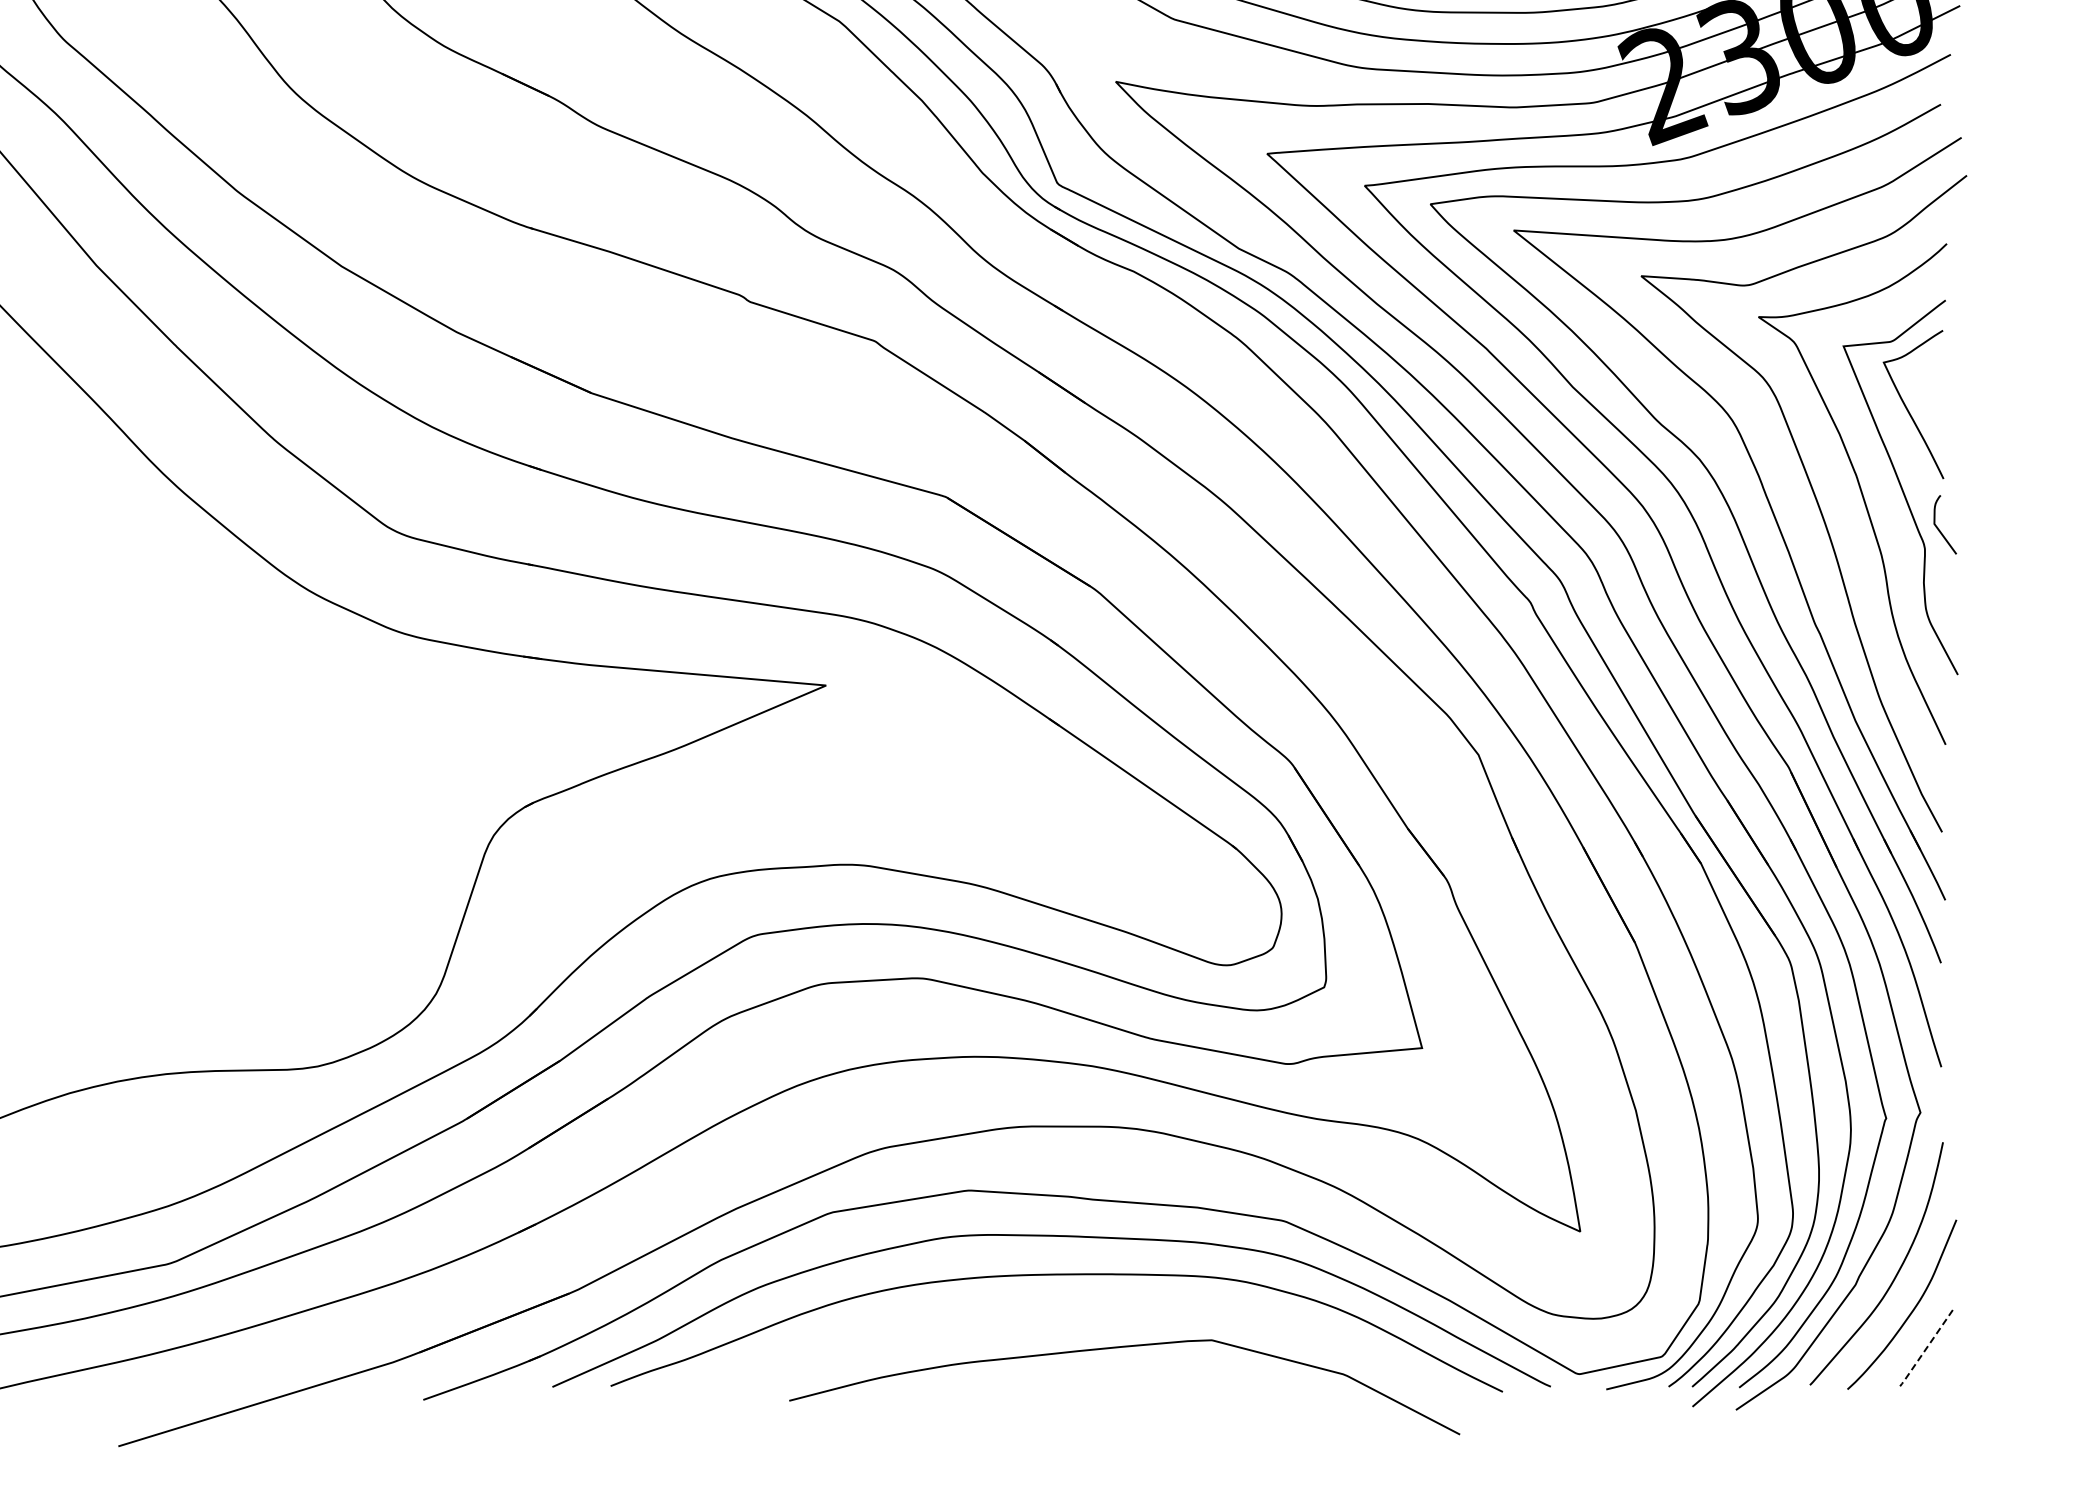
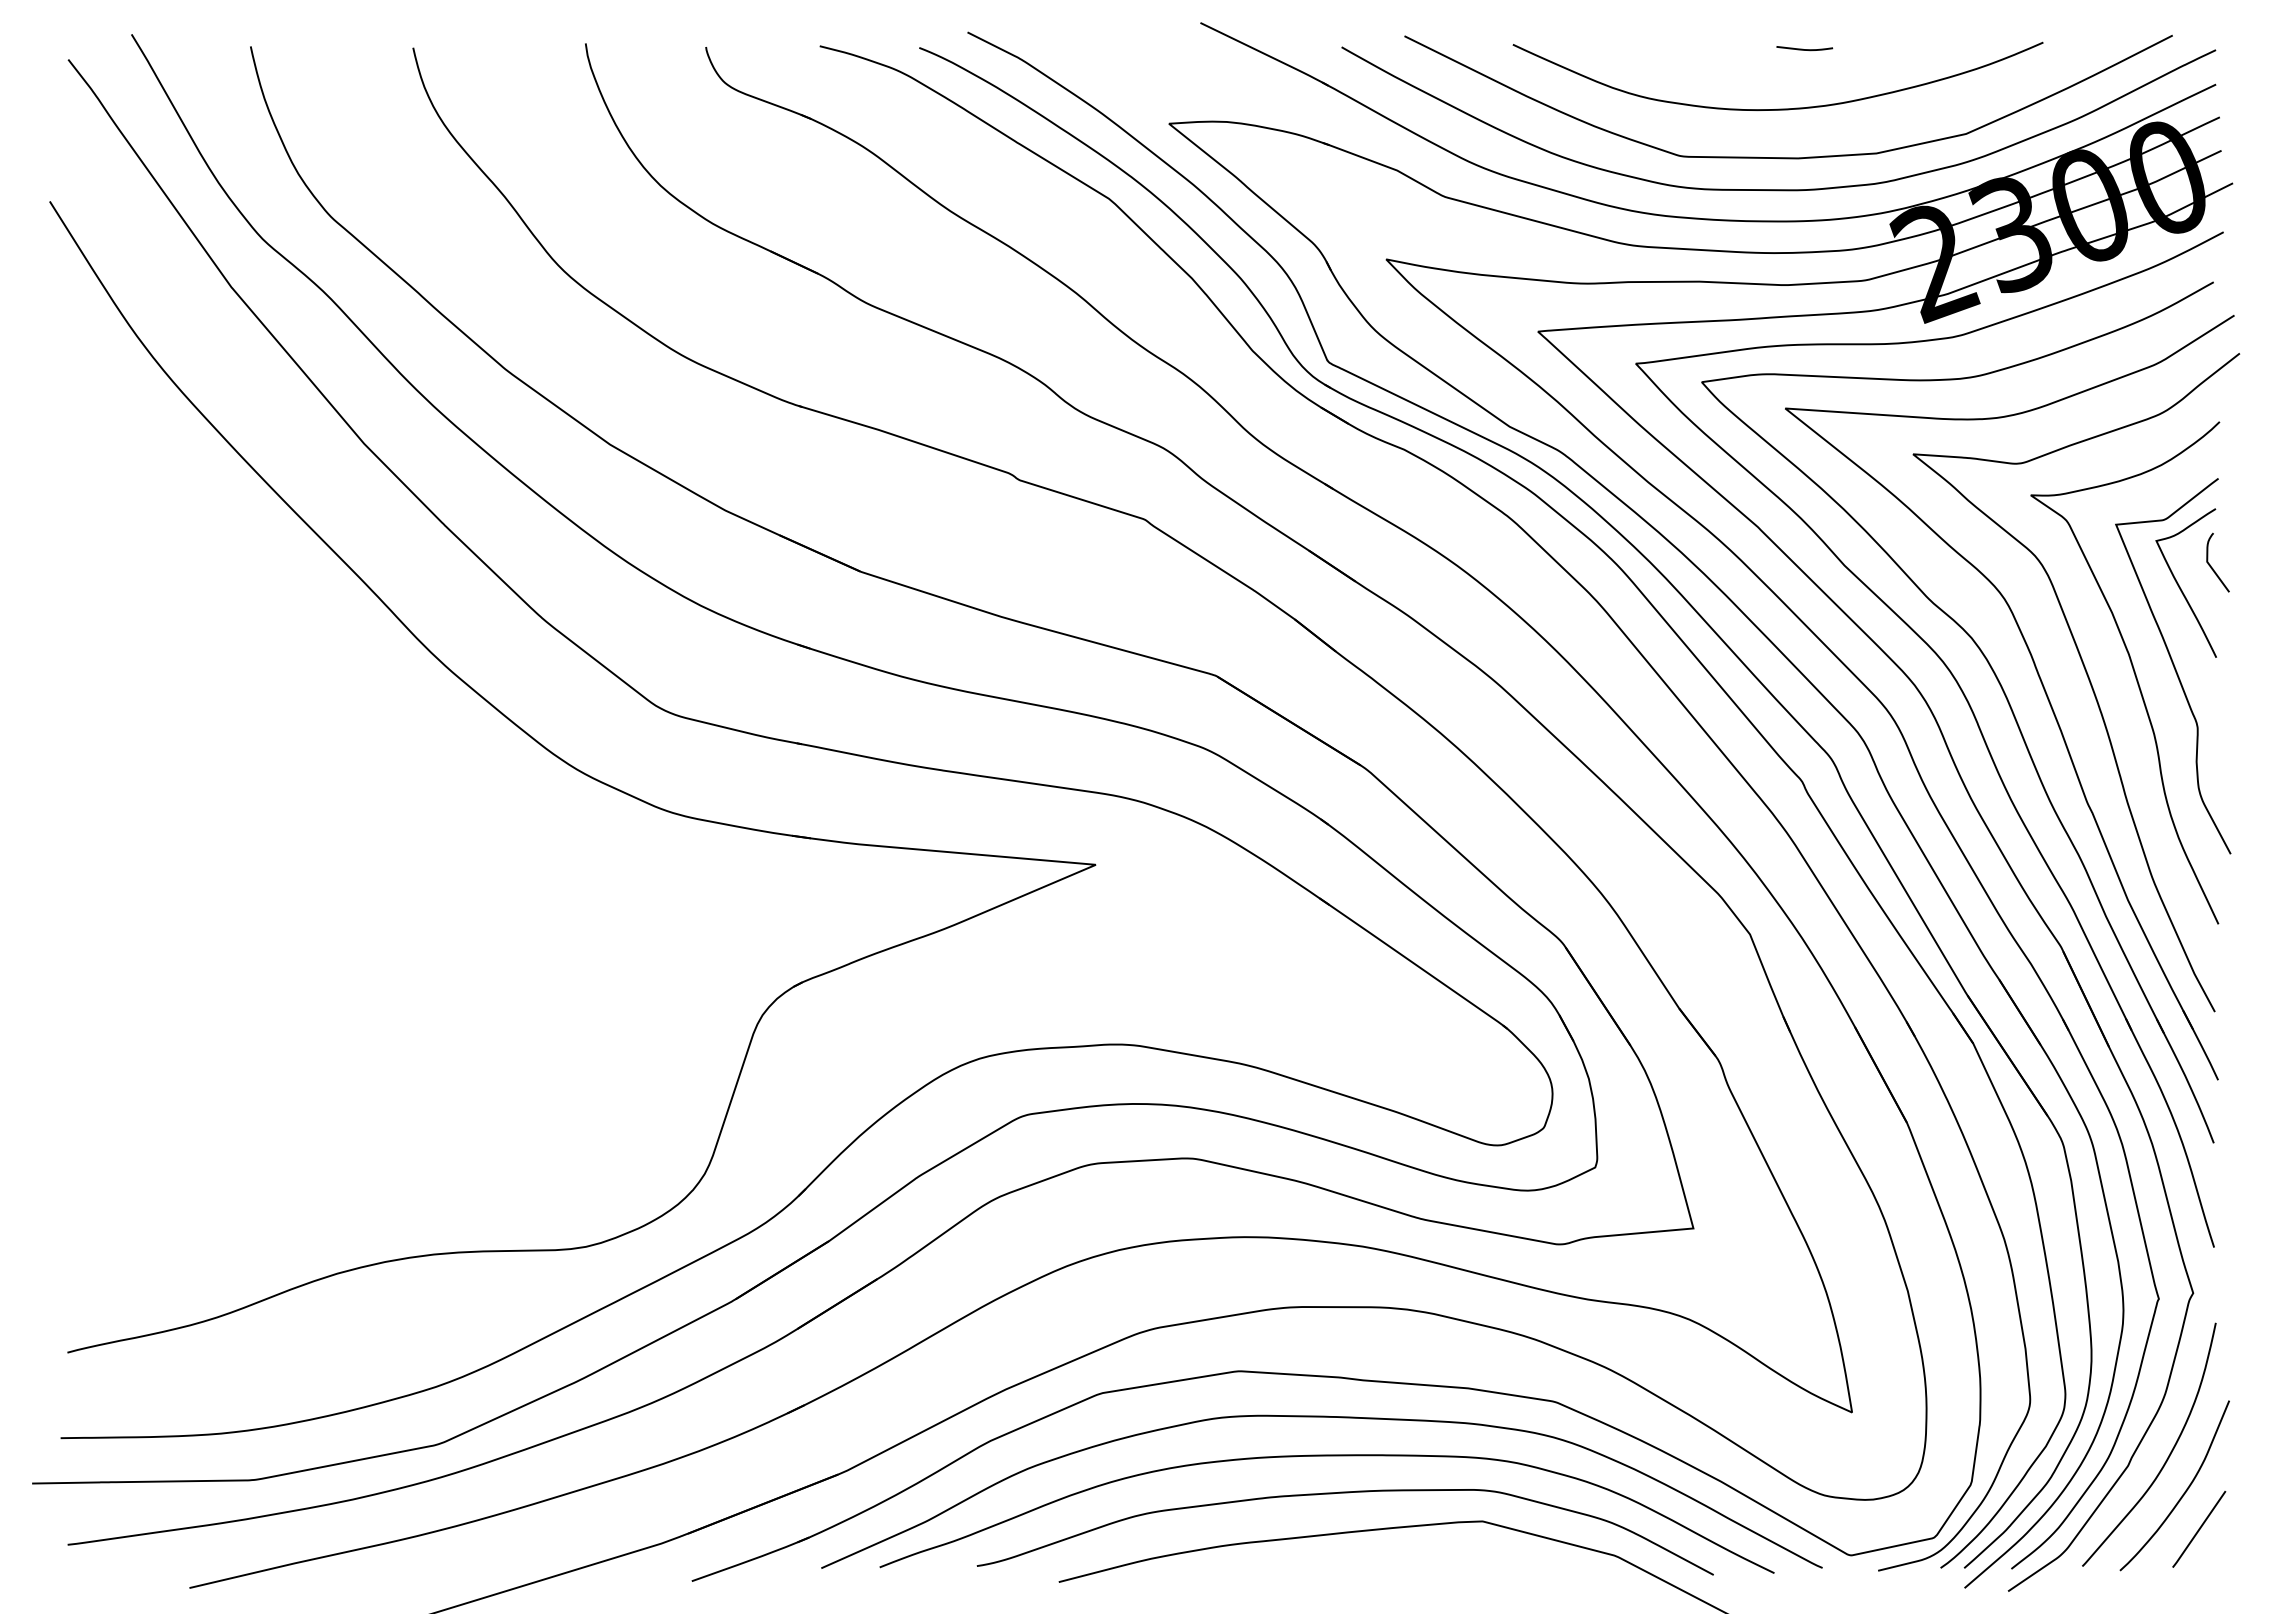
curve: (1938, 527) -> (2211, 565), moved
curve: (1074, 1312) -> (1344, 1493), added
line: (1925, 1350) -> (2198, 1531), dashed -> solid

